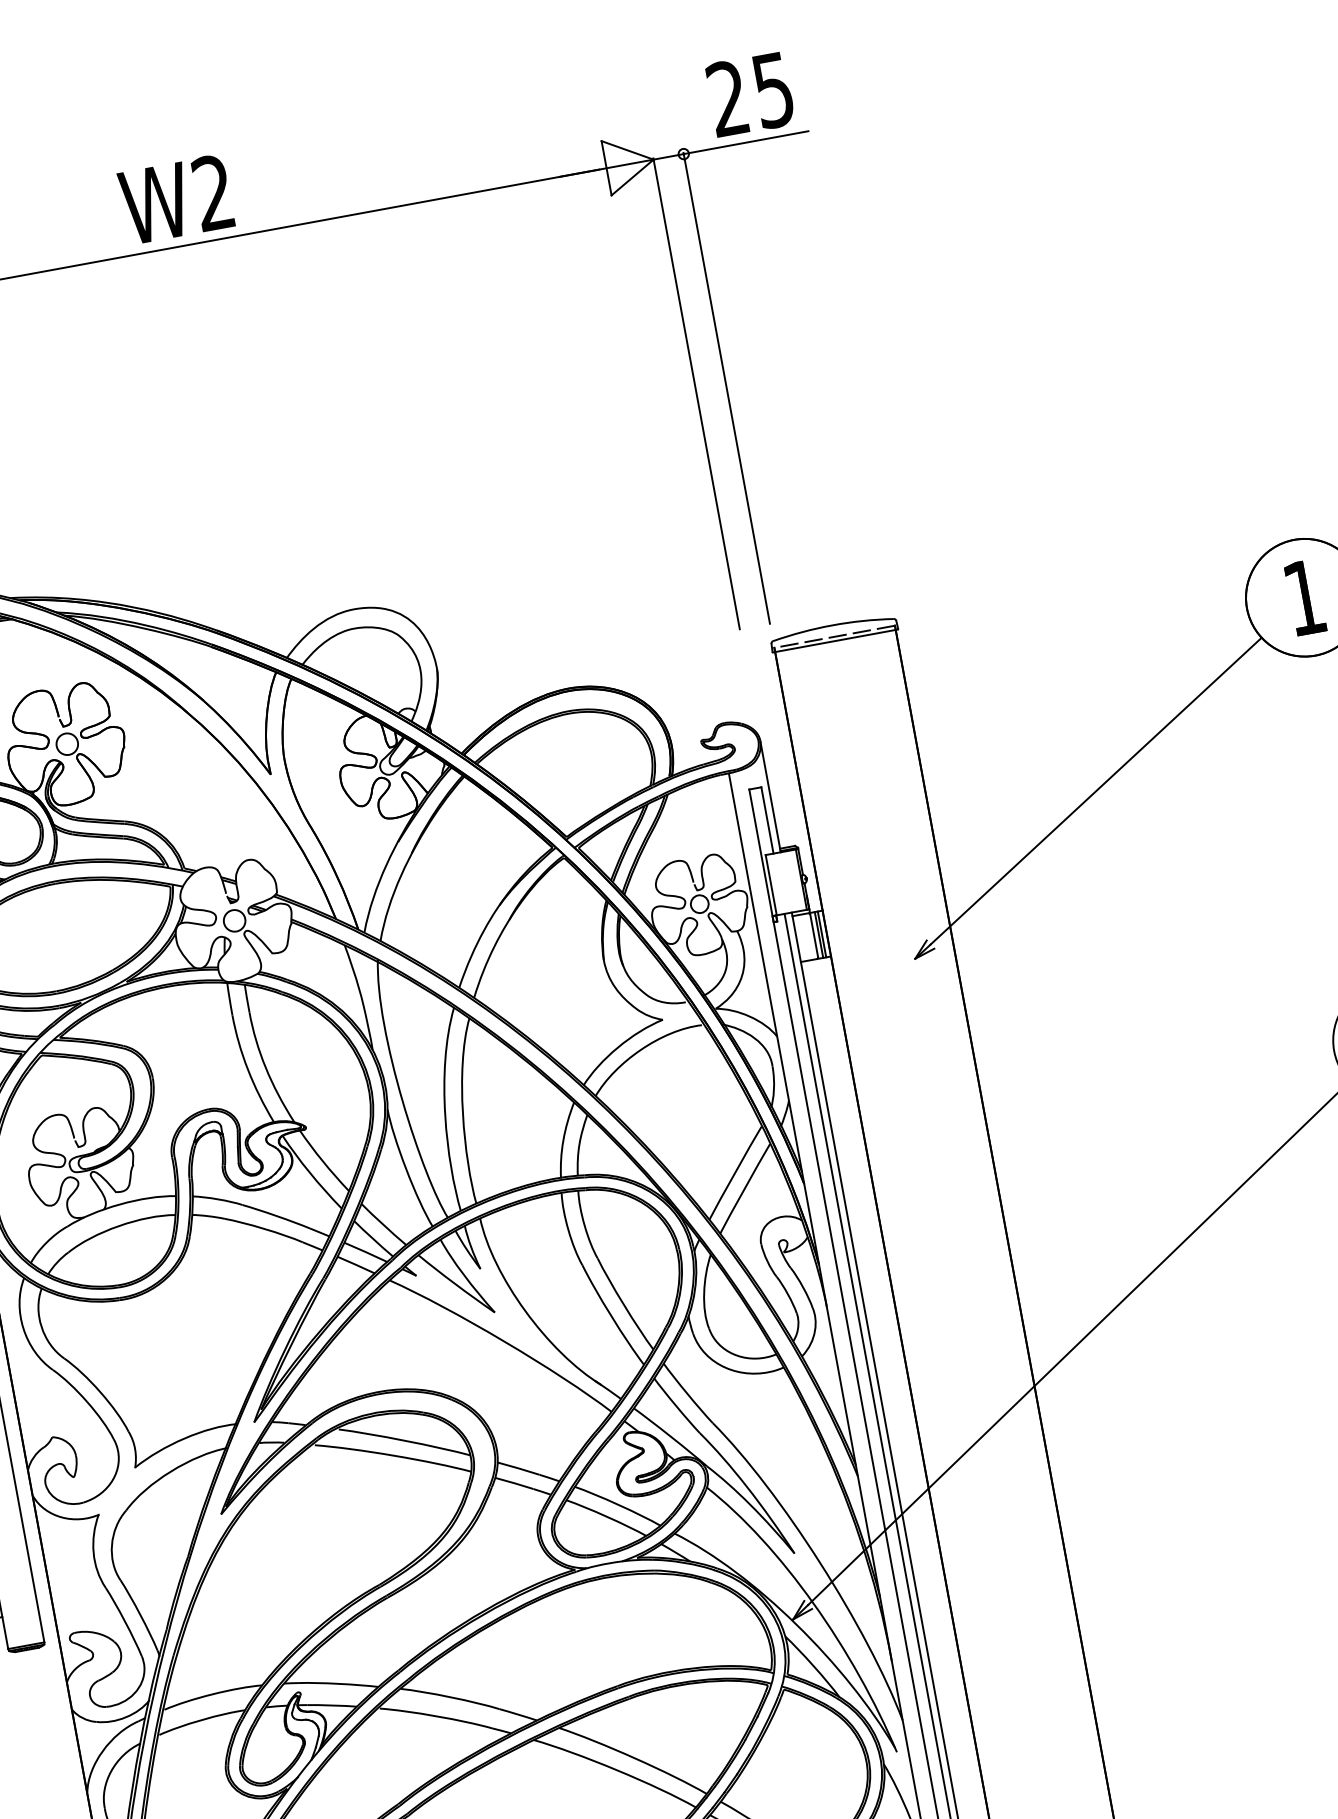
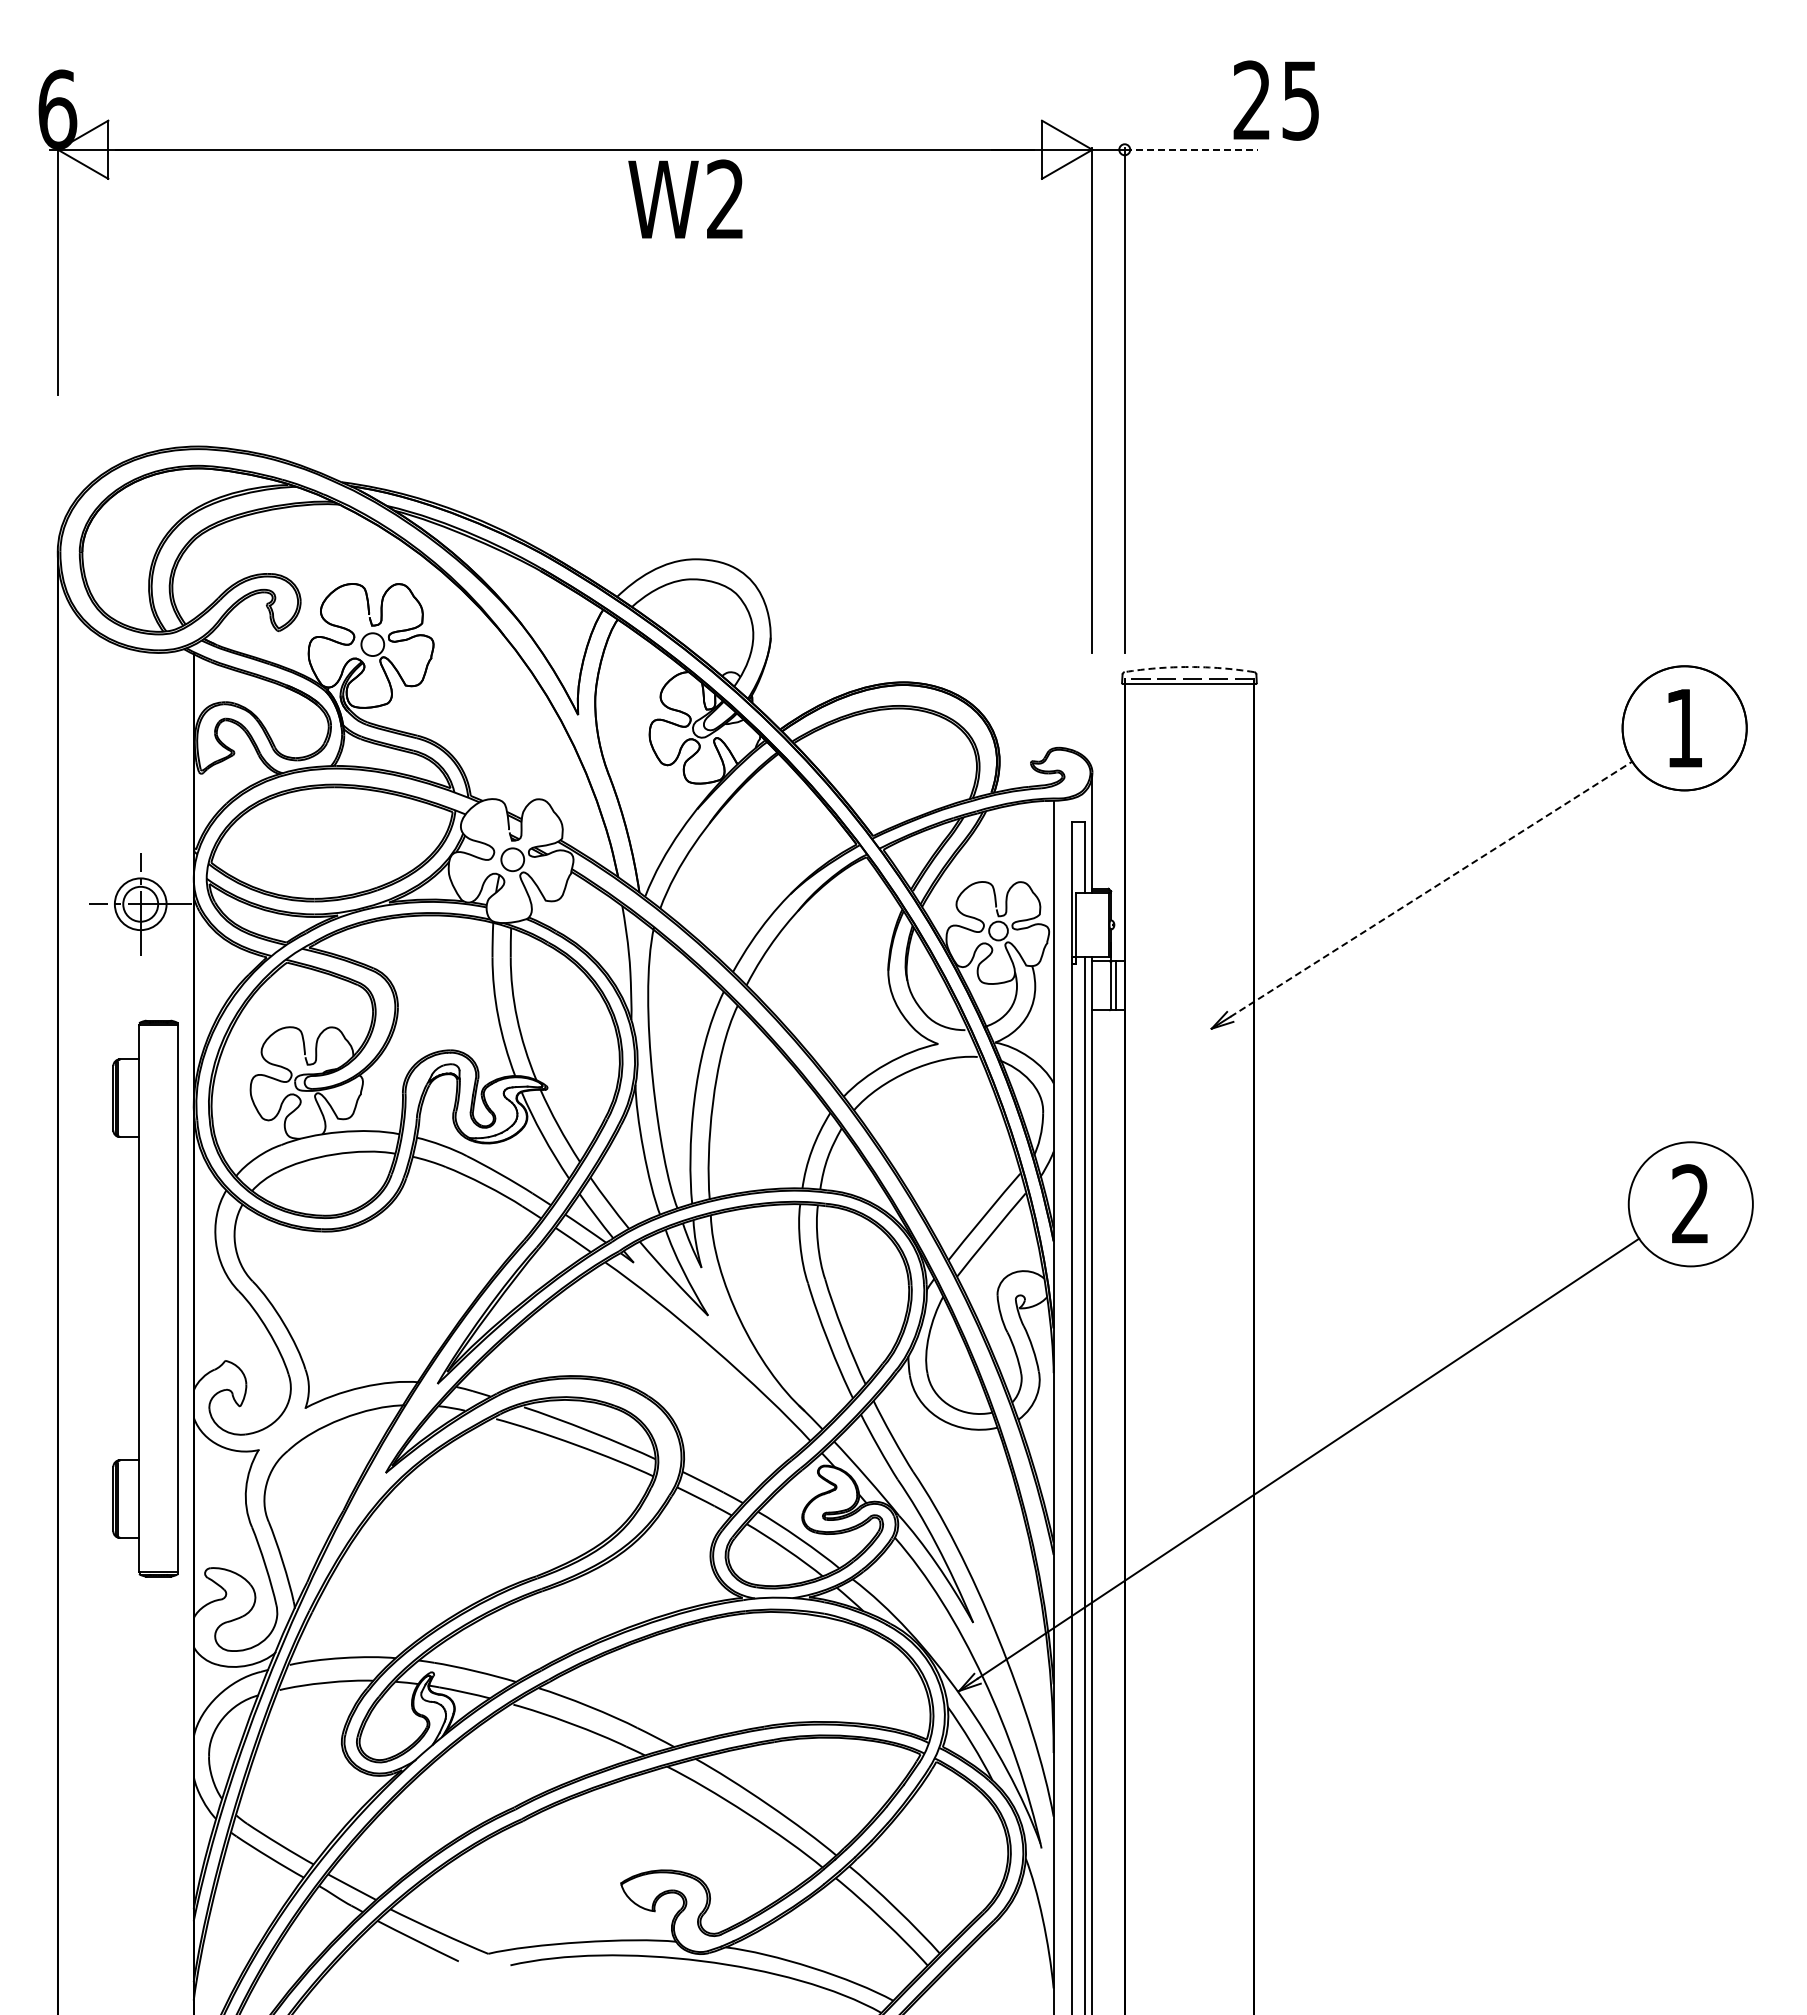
text: (749, 94) -> (1275, 100), moved
line: (745, 142) -> (1191, 149), solid -> dashed
text: (176, 198) -> (685, 198), moved
arc: (832, 625) -> (1189, 667), solid -> dashed
line: (1096, 791) -> (1431, 889), solid -> dashed
line: (821, 934) -> (1119, 985), removed

